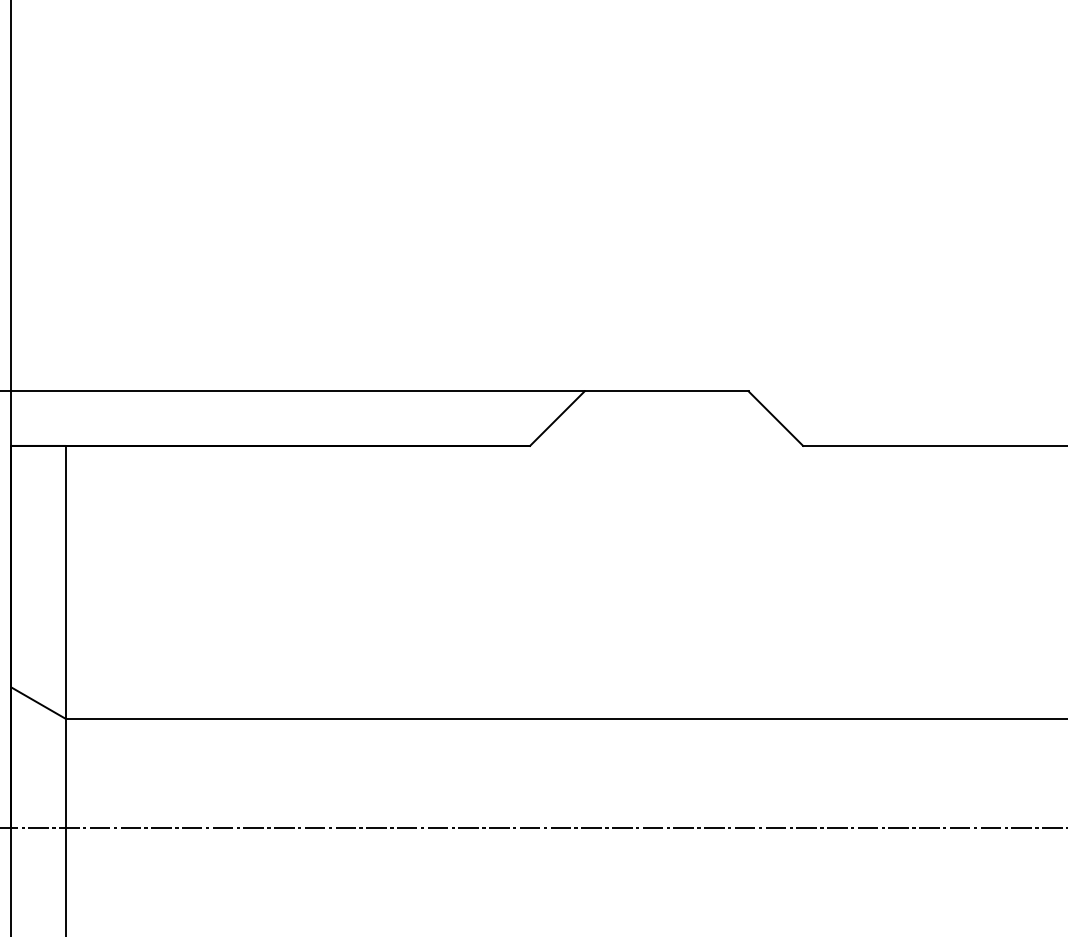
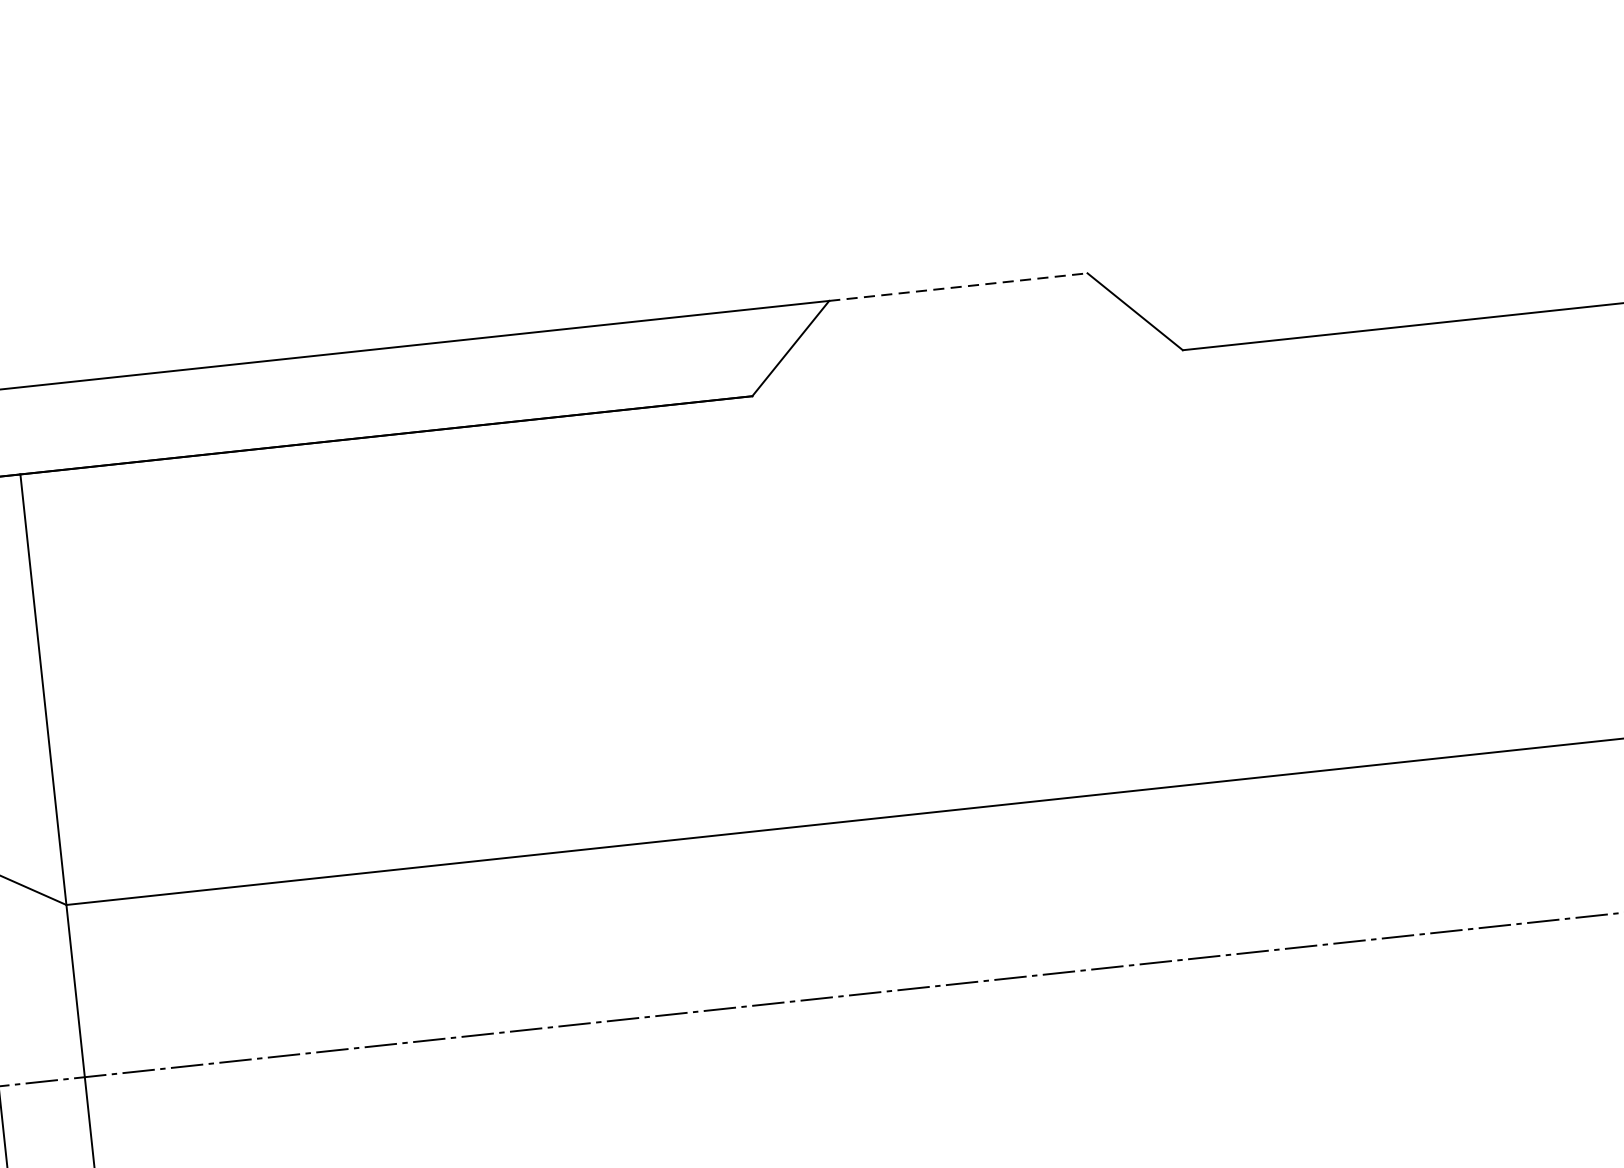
line: (666, 391) -> (958, 287), solid -> dashed

